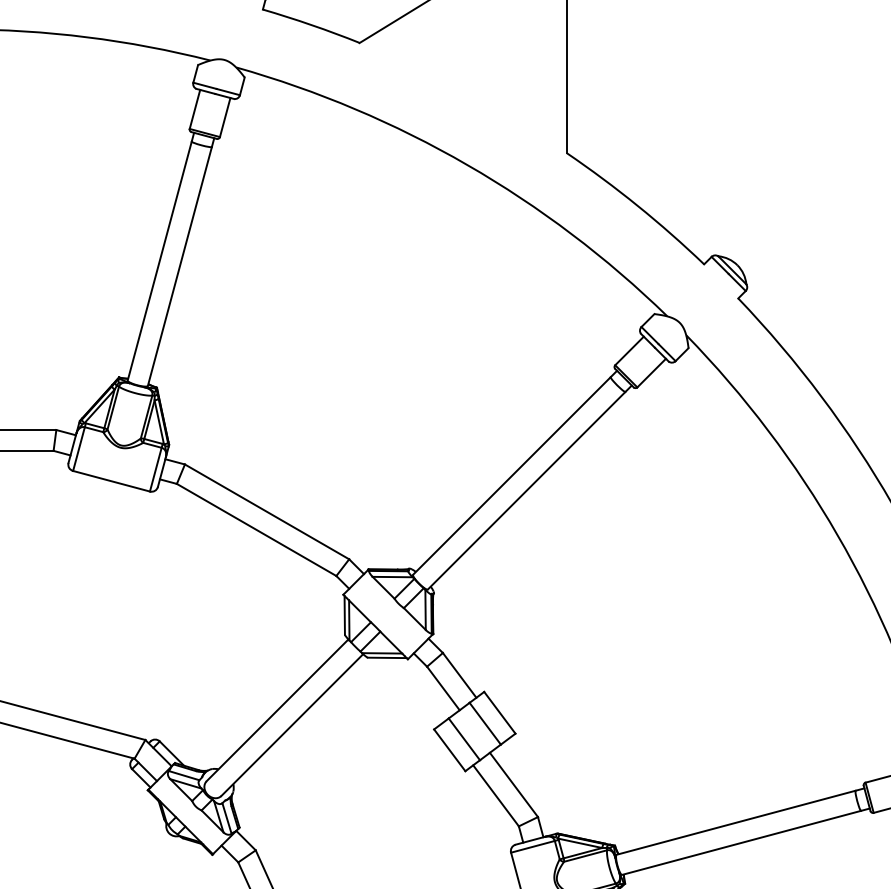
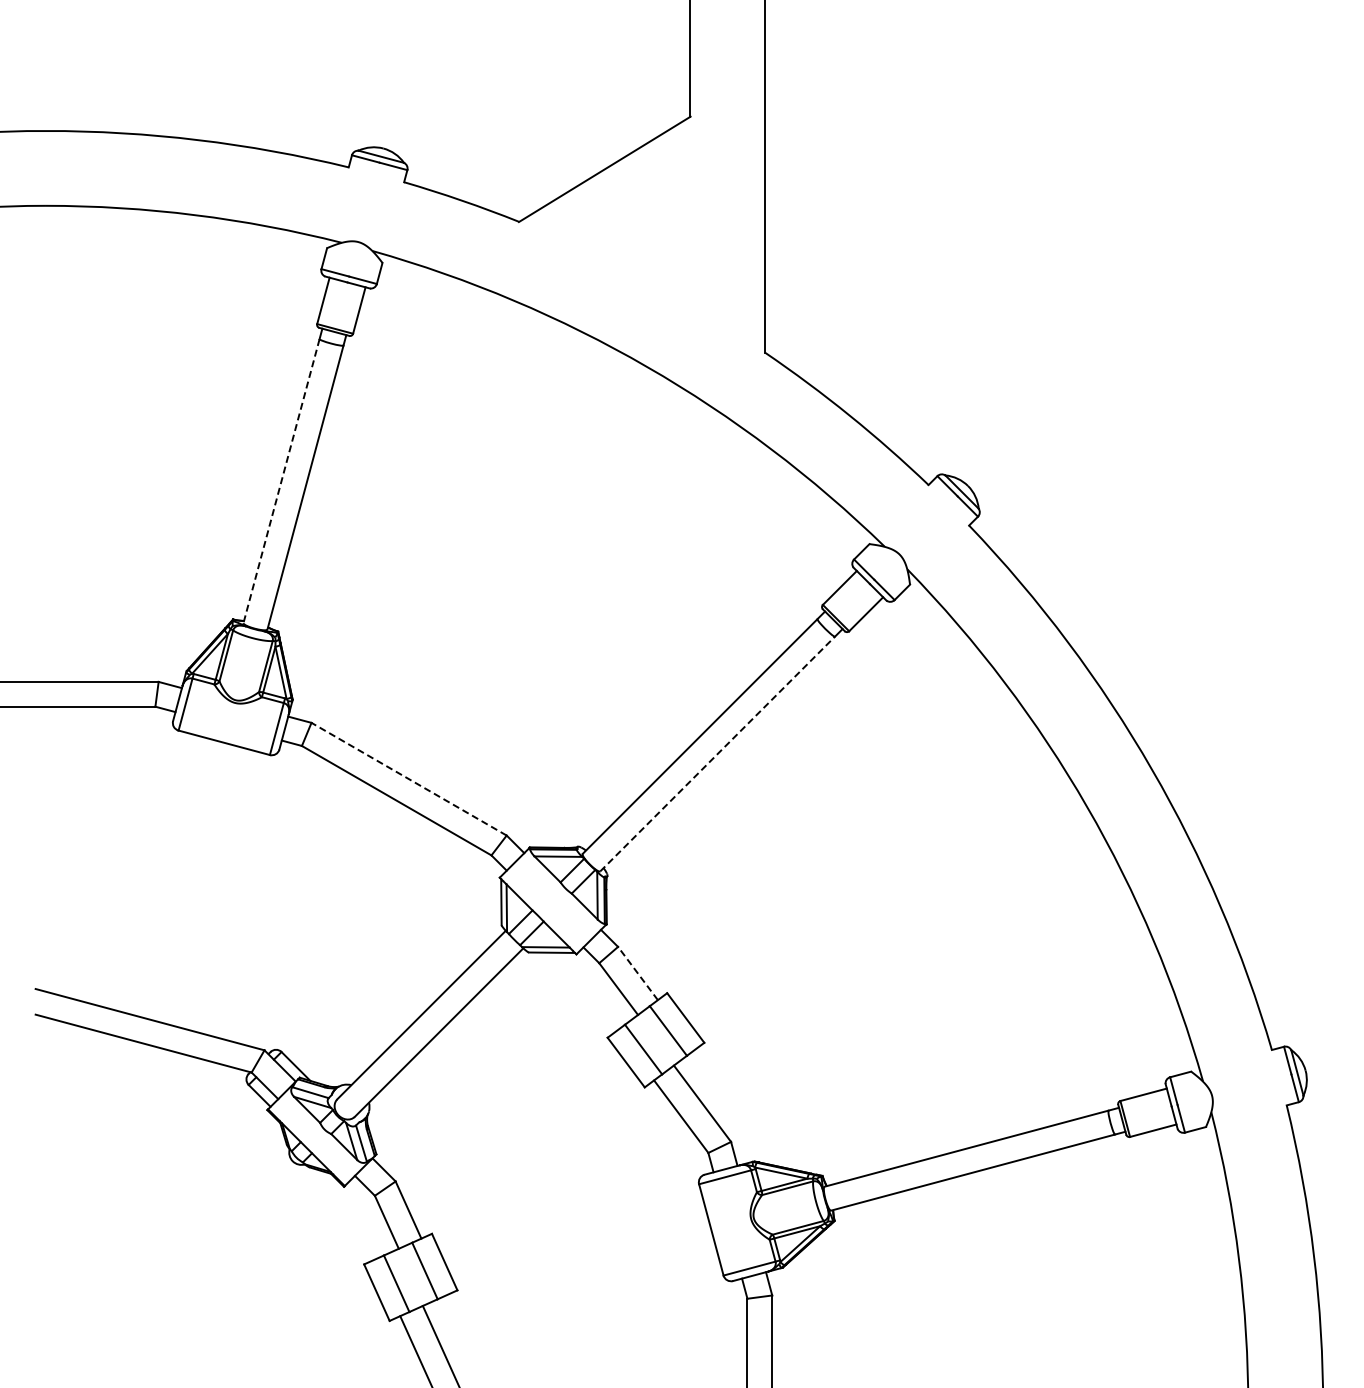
line: (159, 261) -> (281, 481), solid -> dashed
line: (526, 491) -> (717, 754), solid -> dashed
line: (267, 512) -> (409, 779), solid -> dashed
line: (459, 675) -> (637, 973), solid -> dashed

